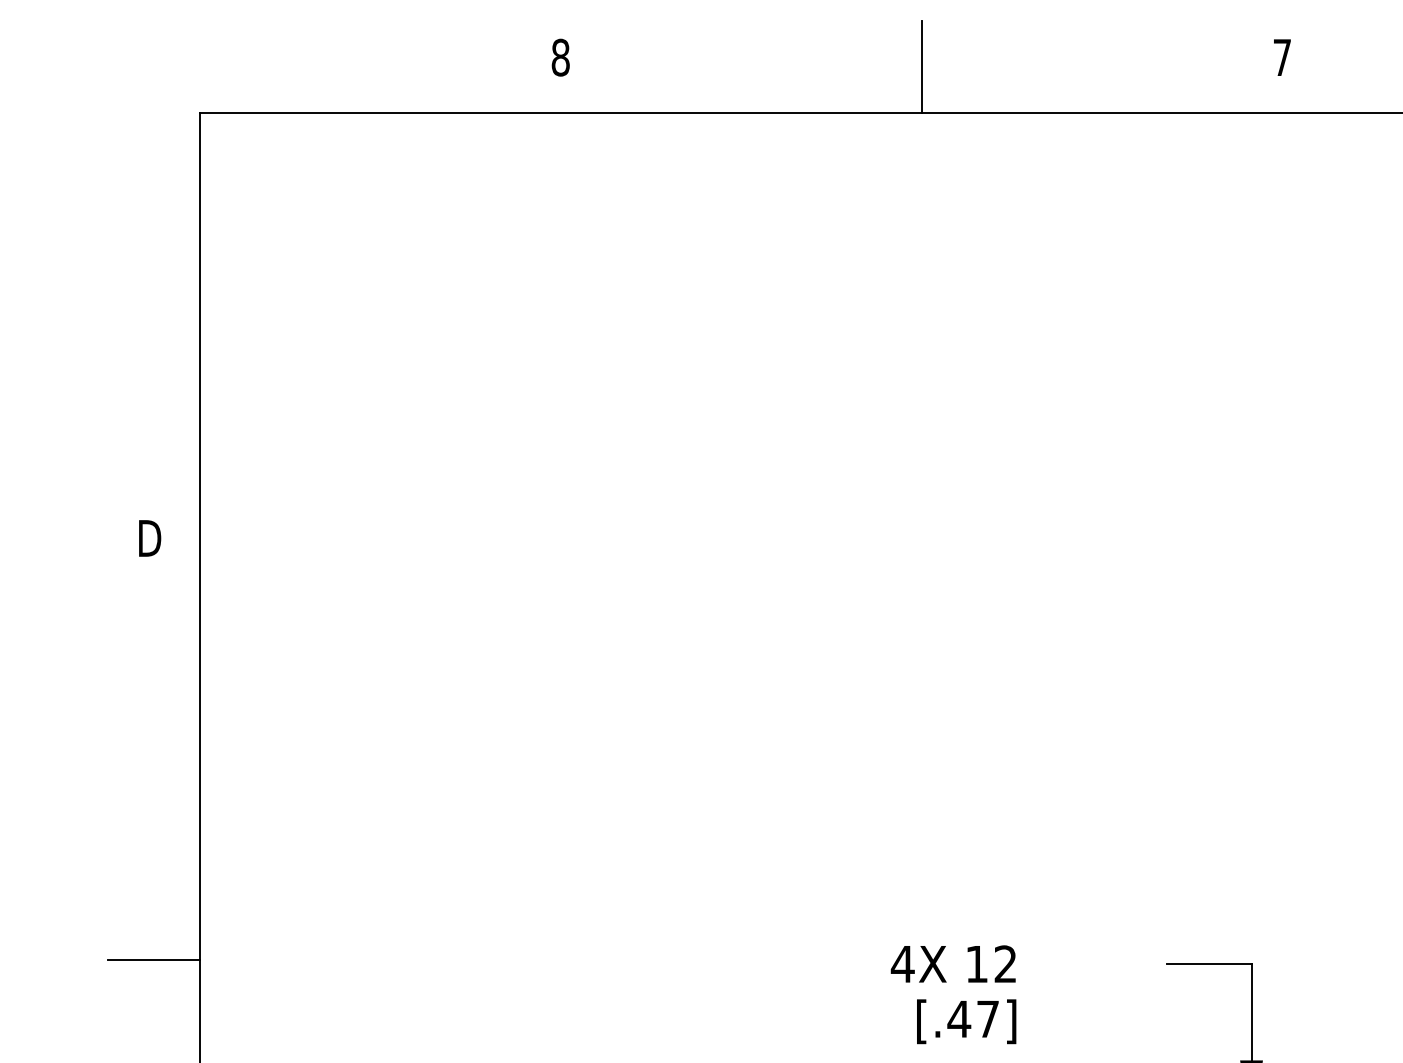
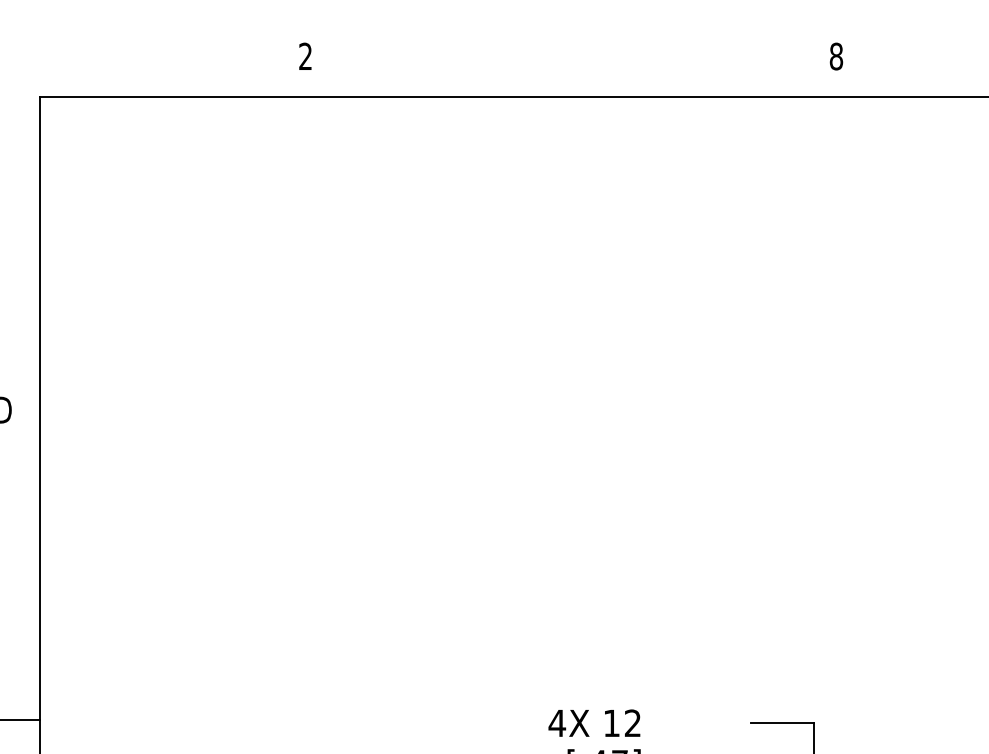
text: (560, 57) -> (305, 56), 8 -> 2
text: (1282, 57) -> (836, 56), 7 -> 8
line: (921, 66) -> (571, 63), removed

